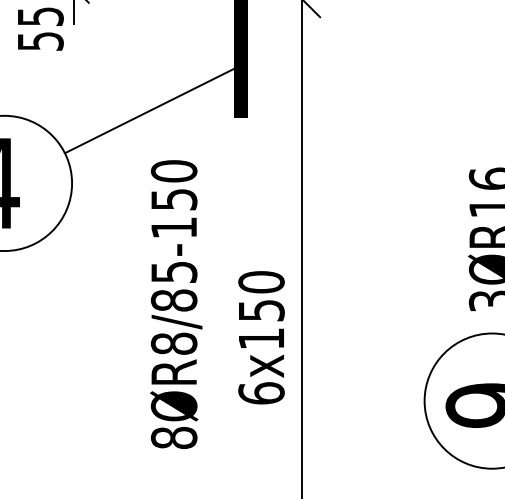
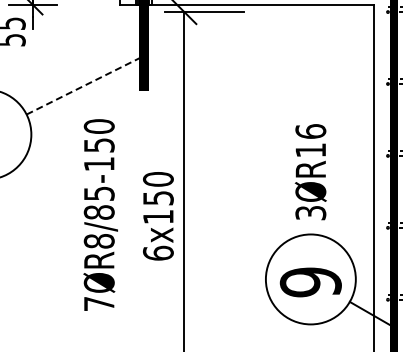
line: (153, 109) -> (85, 85), solid -> dashed
text: (261, 338) -> (158, 216), moved
text: (172, 437) -> (98, 303), 8ØR8/85-150 -> 7ØR8/85-150

